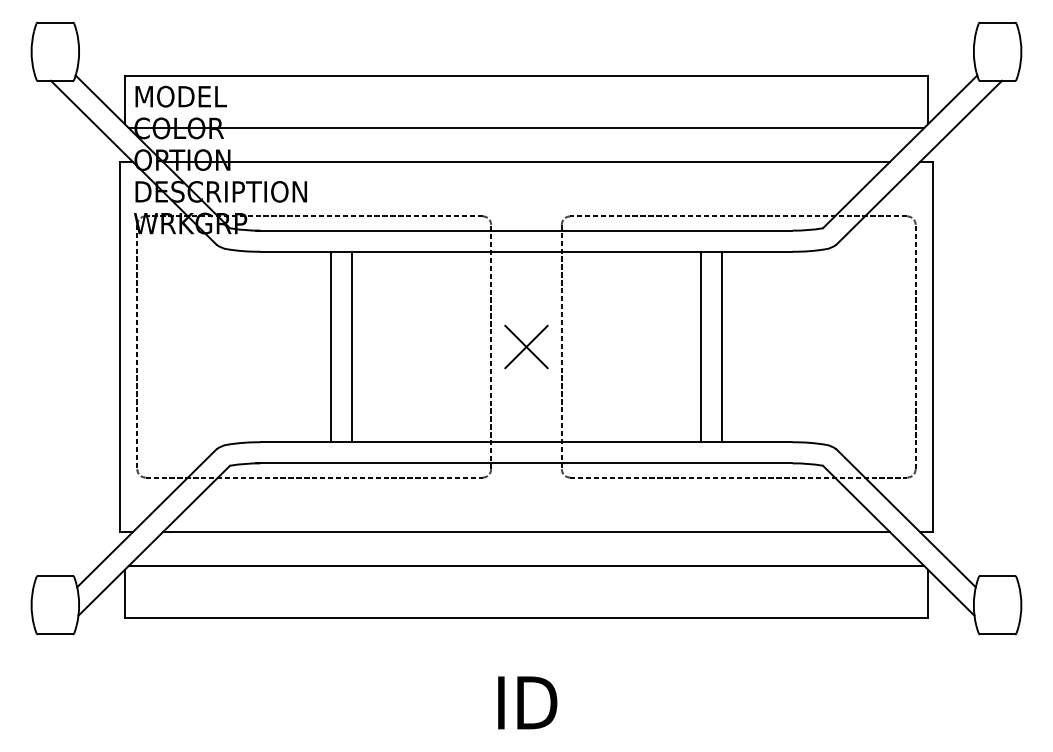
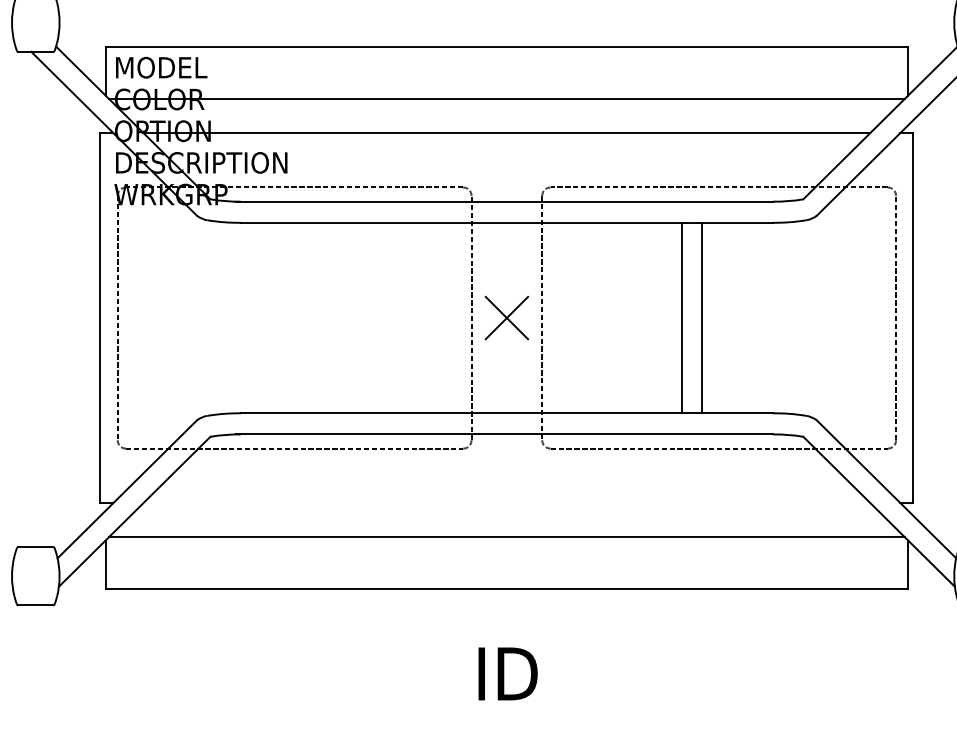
line: (331, 346) -> (311, 317), removed
line: (351, 346) -> (331, 317), removed
line: (526, 532) -> (506, 503), removed

